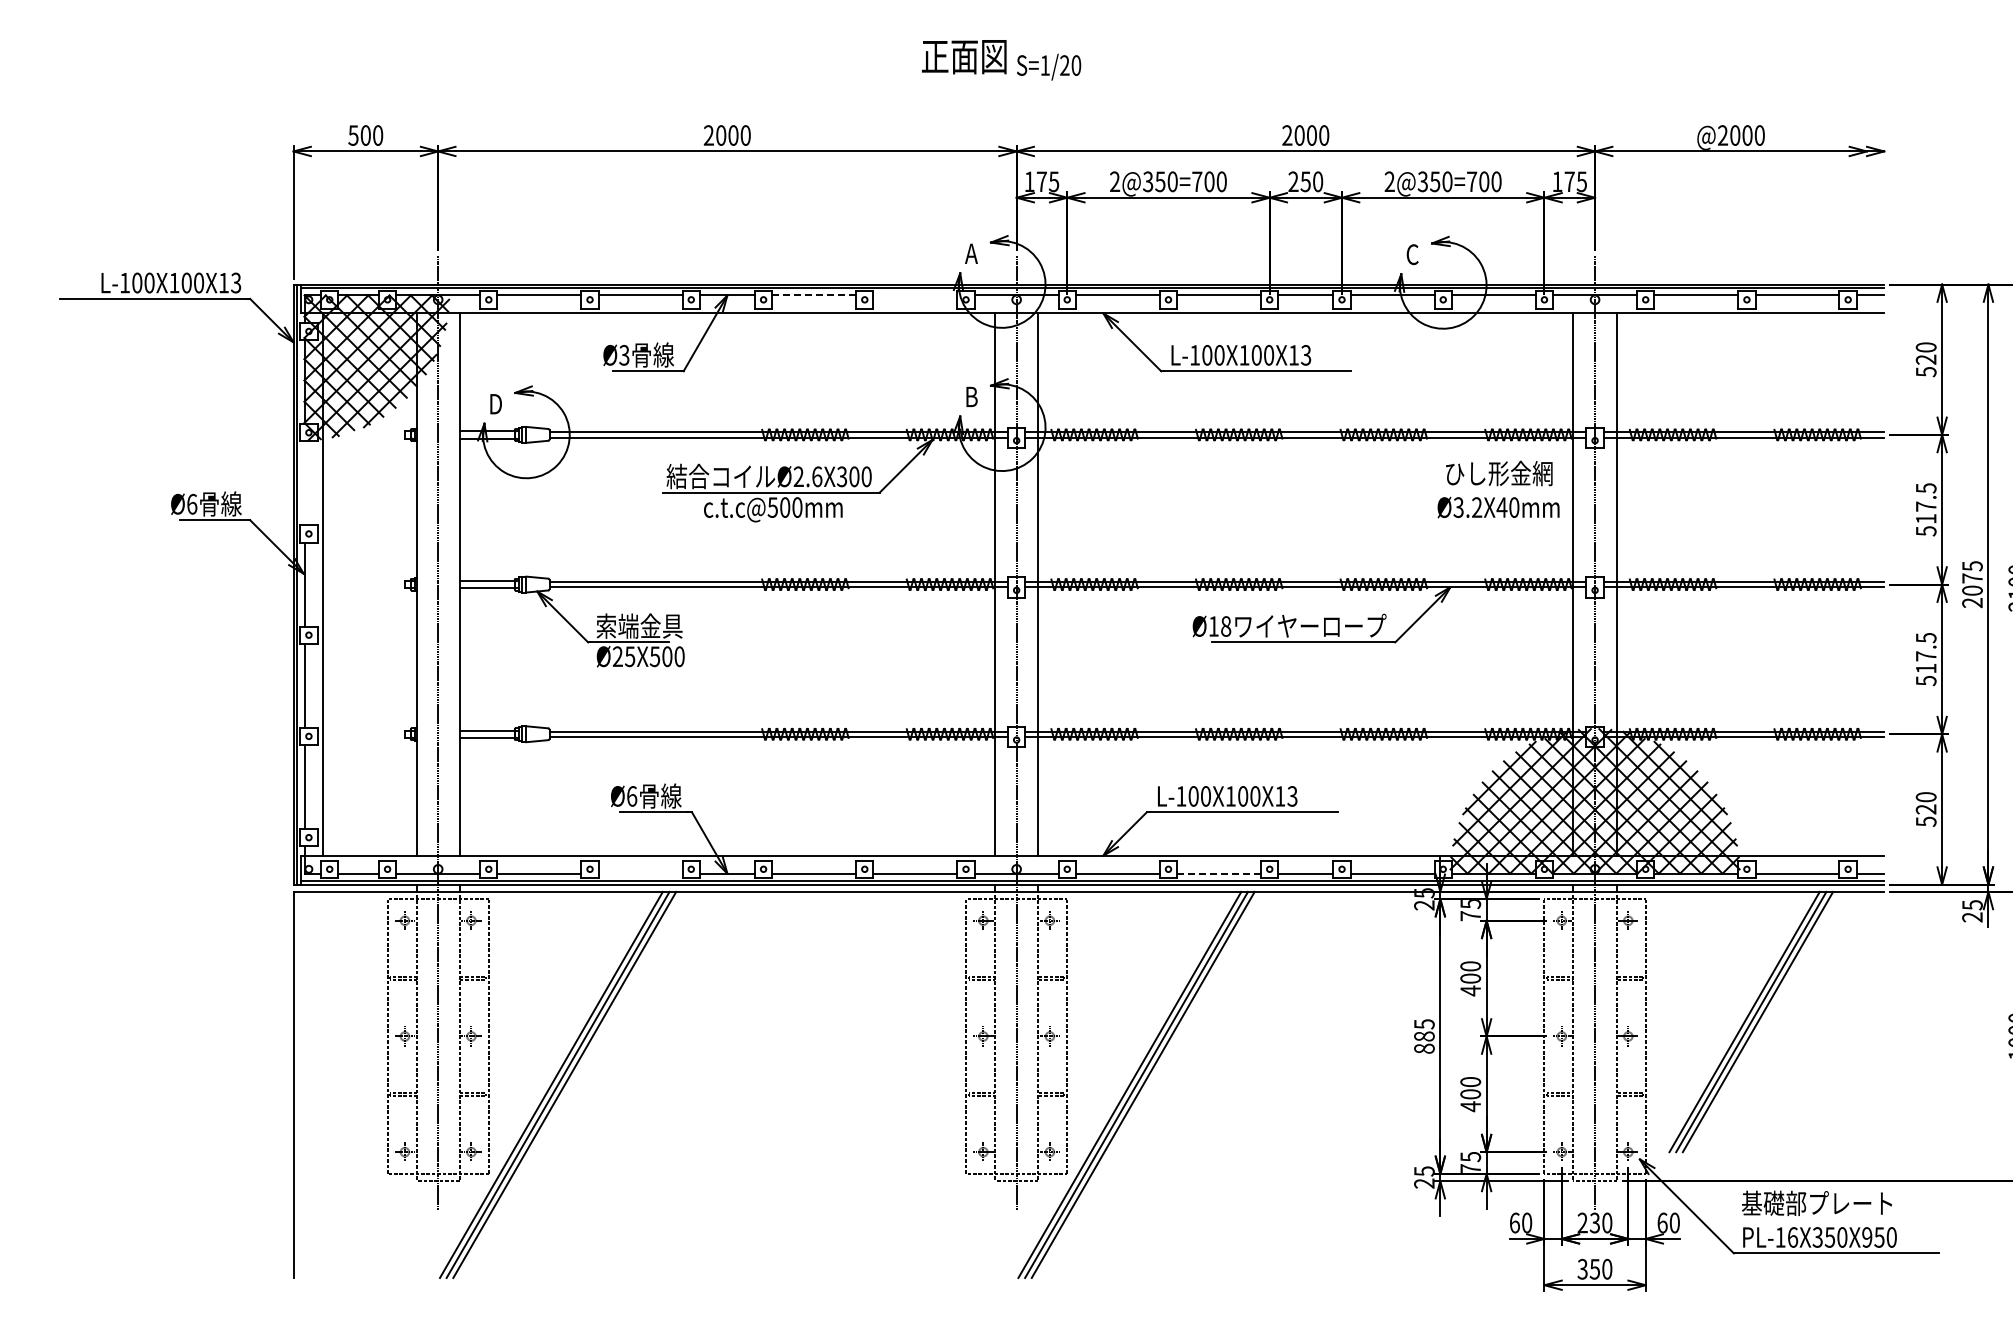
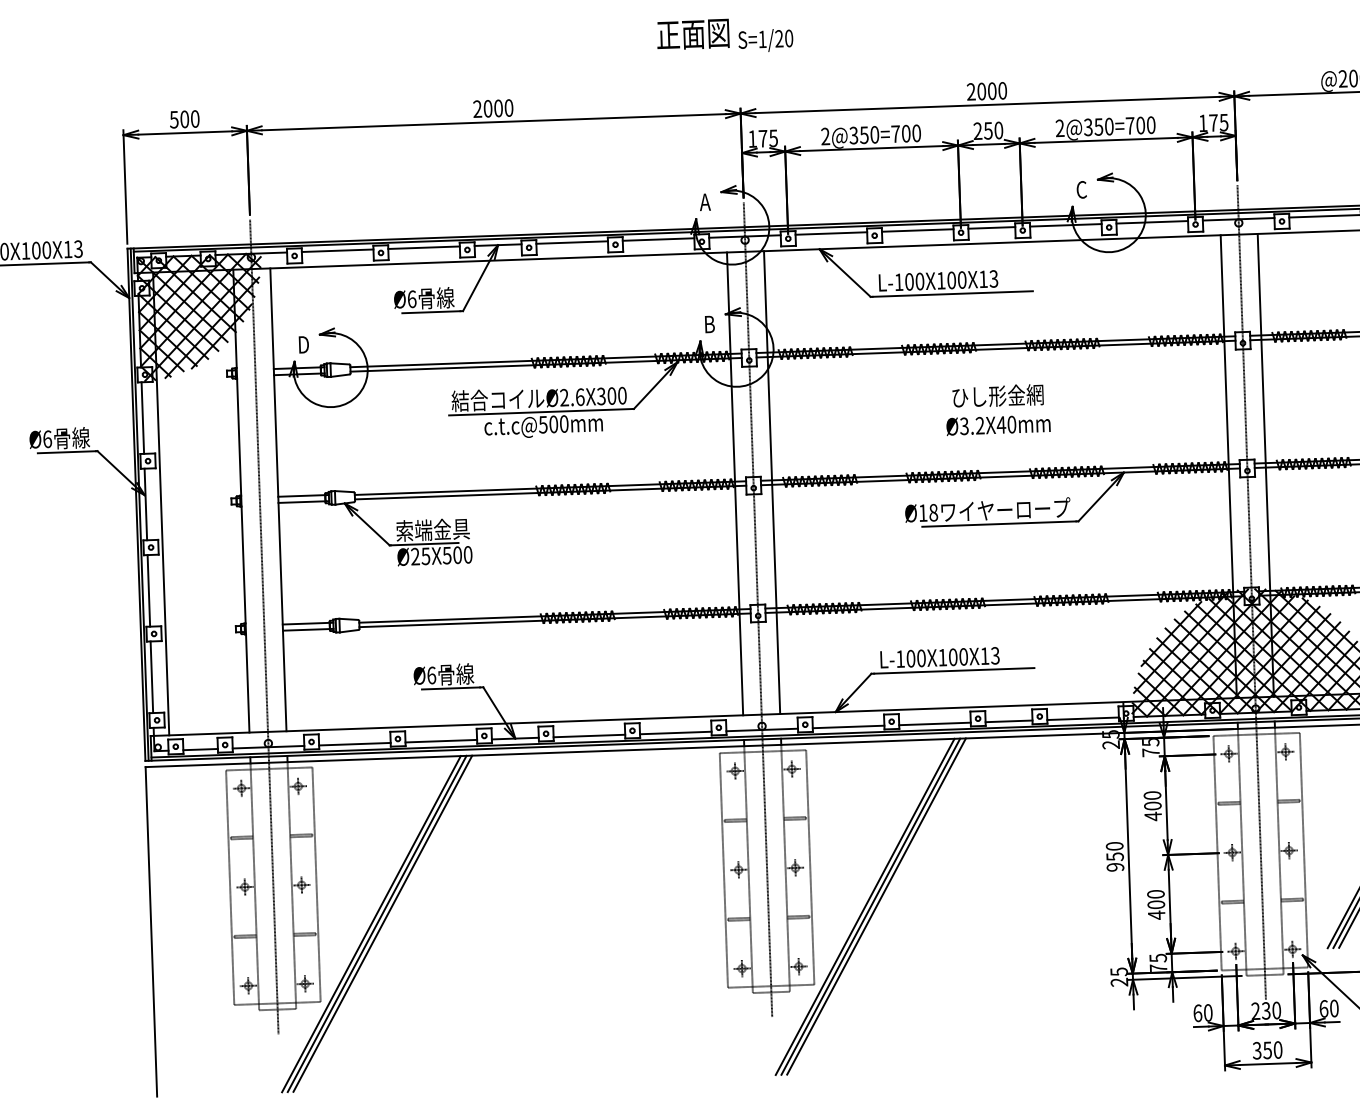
line: (814, 295) -> (572, 242), dashed -> solid
line: (915, 295) -> (658, 239), added
text: (624, 355) -> (412, 299), Ø3 -> Ø6
line: (304, 483) -> (142, 418), added
text: (1498, 489) -> (997, 409), moved
line: (640, 873) -> (441, 741), added
line: (1219, 873) -> (935, 723), dashed -> solid
text: (1424, 1036) -> (1115, 856), 885 -> 950

